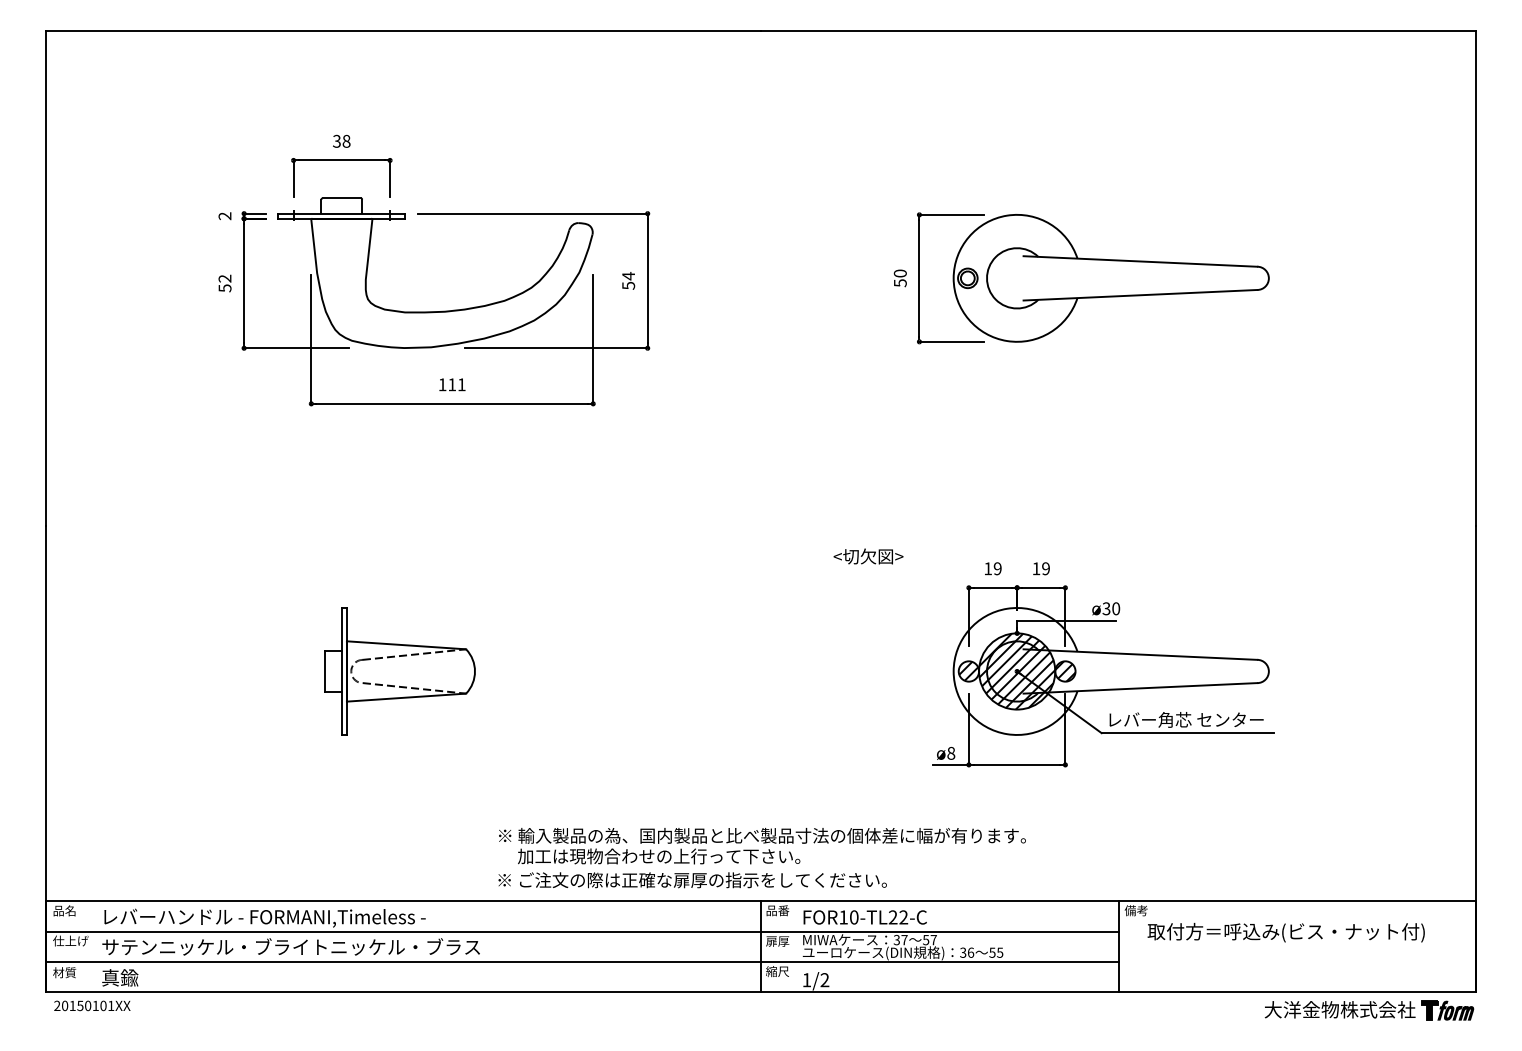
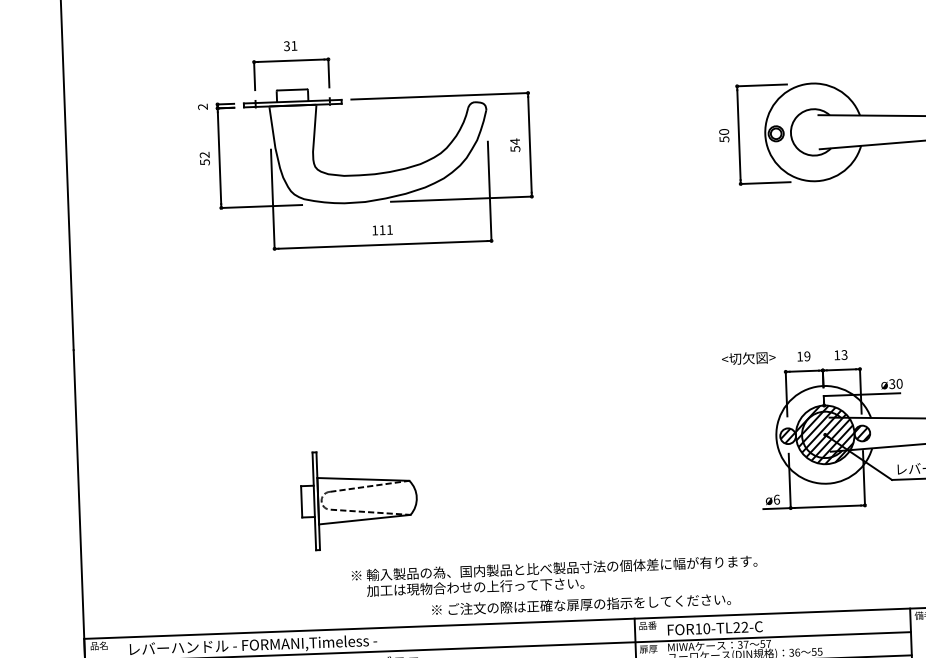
text: (346, 140) -> (294, 45), 38 -> 31
text: (868, 556) -> (748, 358), moved
text: (1045, 568) -> (844, 354), 19 -> 13
part: (399, 671) -> (358, 499), moved
text: (951, 752) -> (777, 499), ø8 -> ø6
text: (762, 846) -> (554, 576), moved

